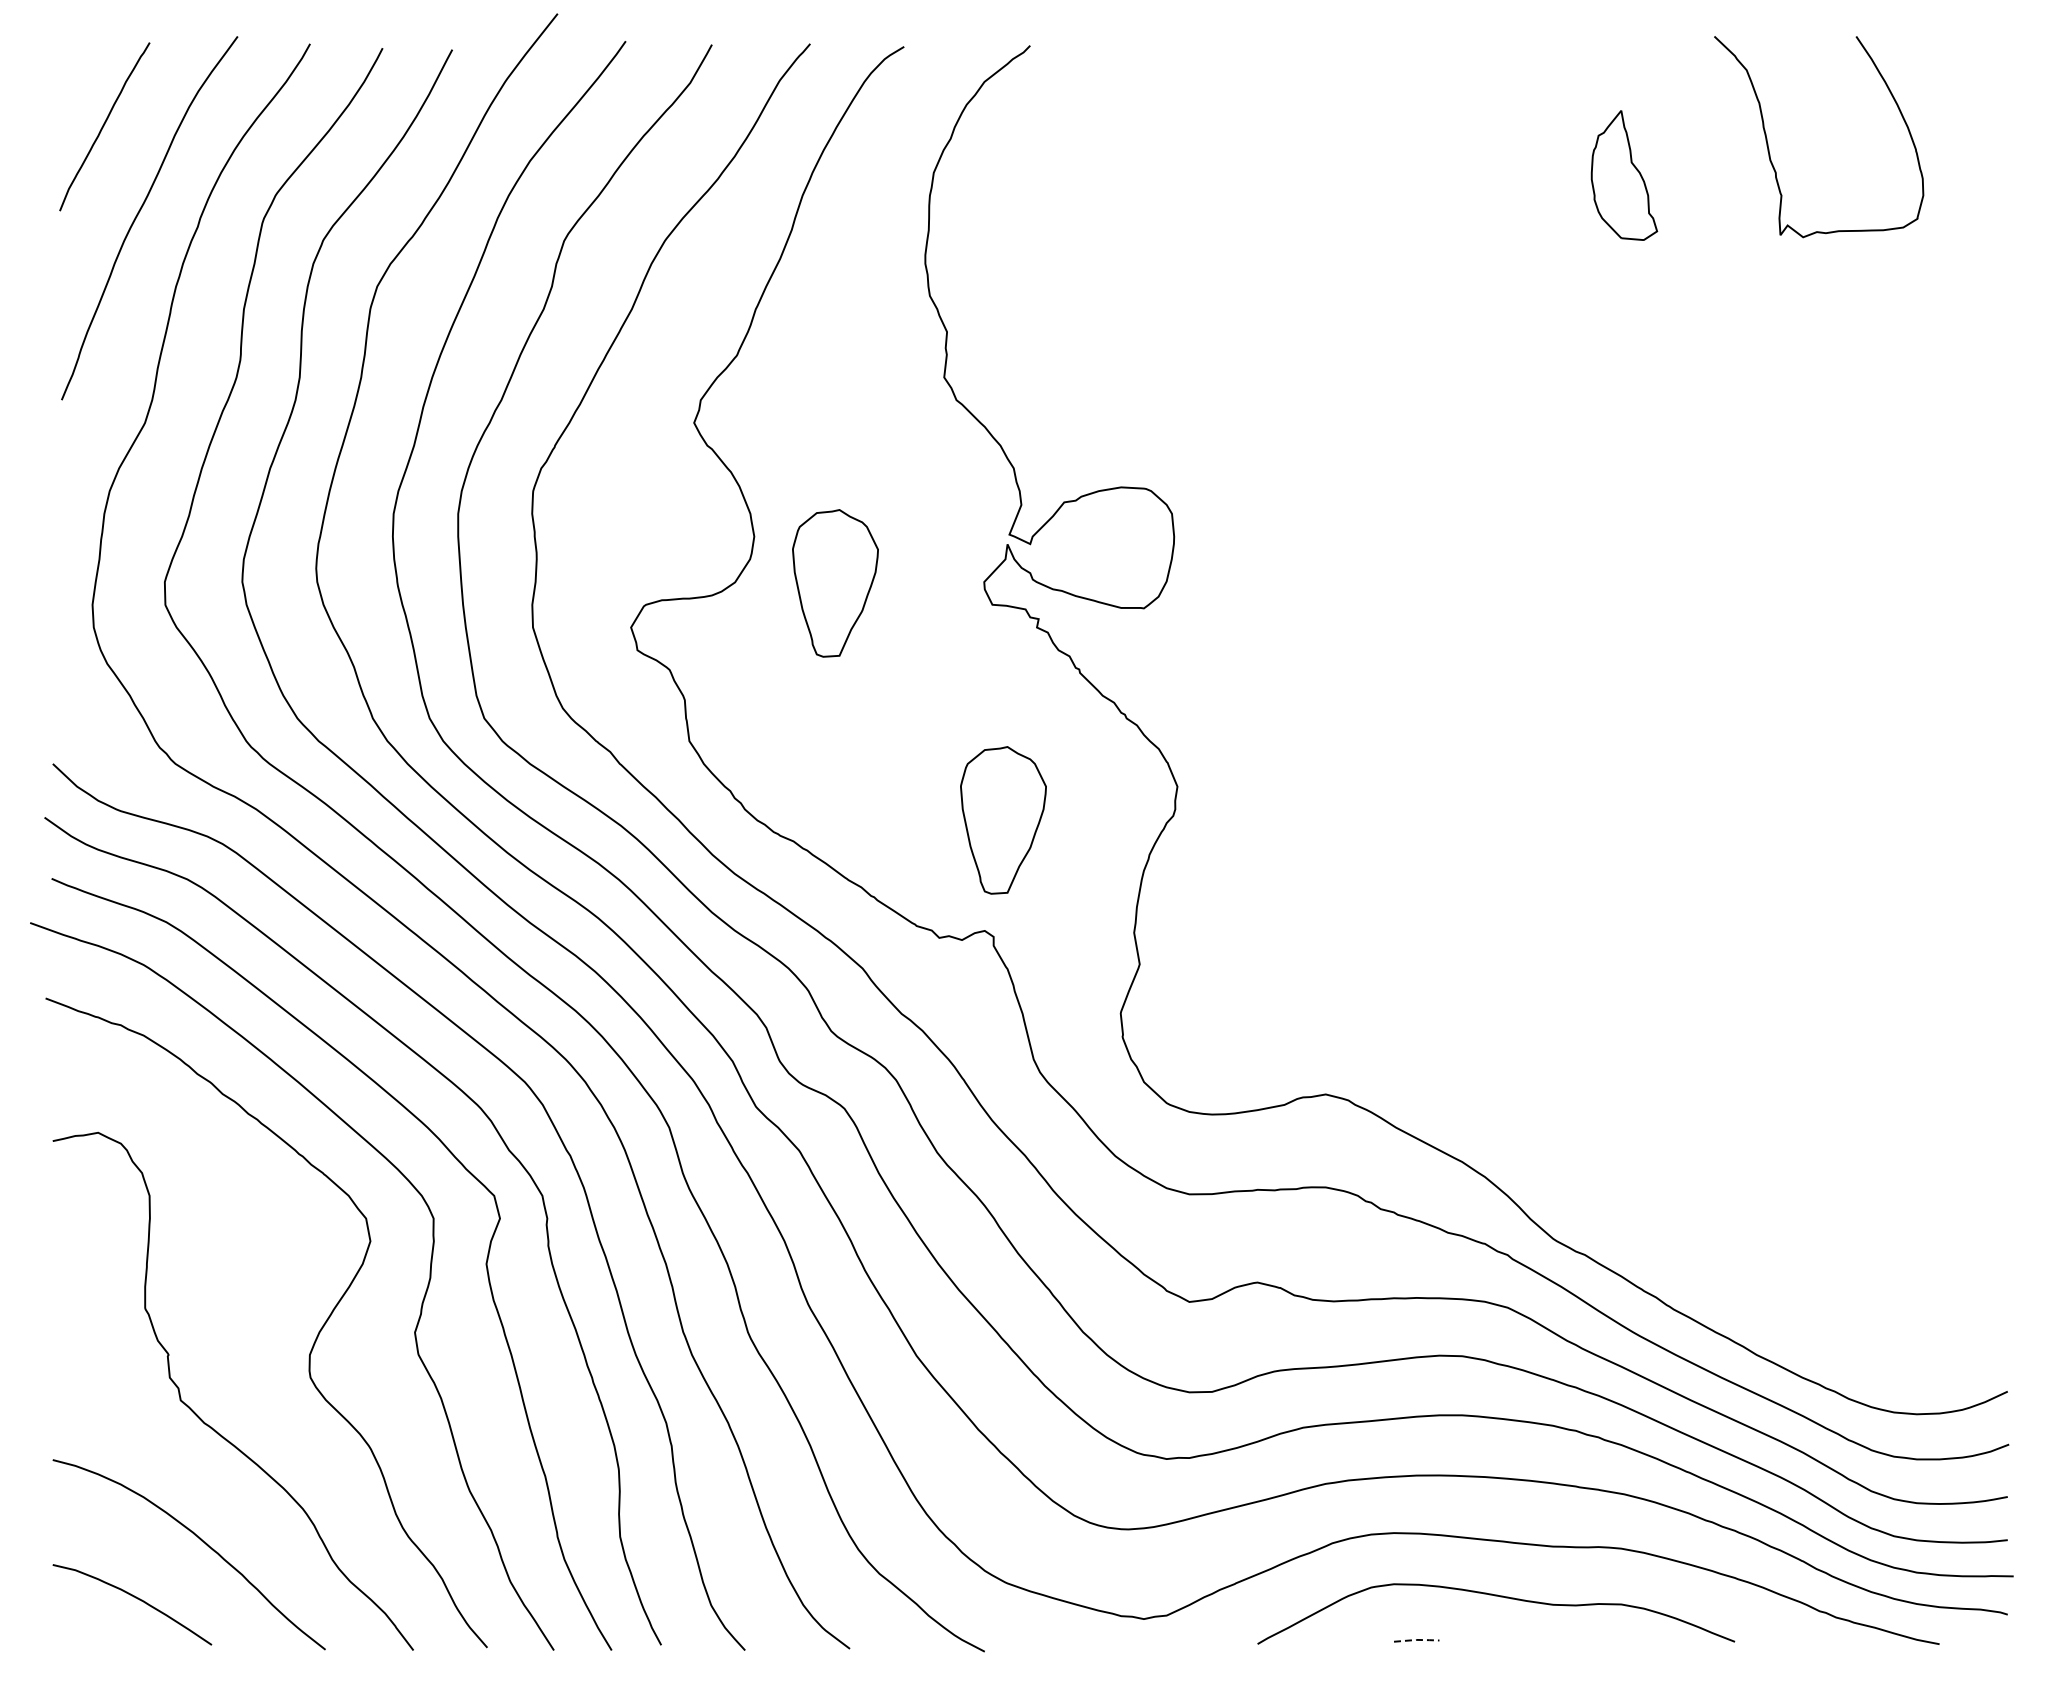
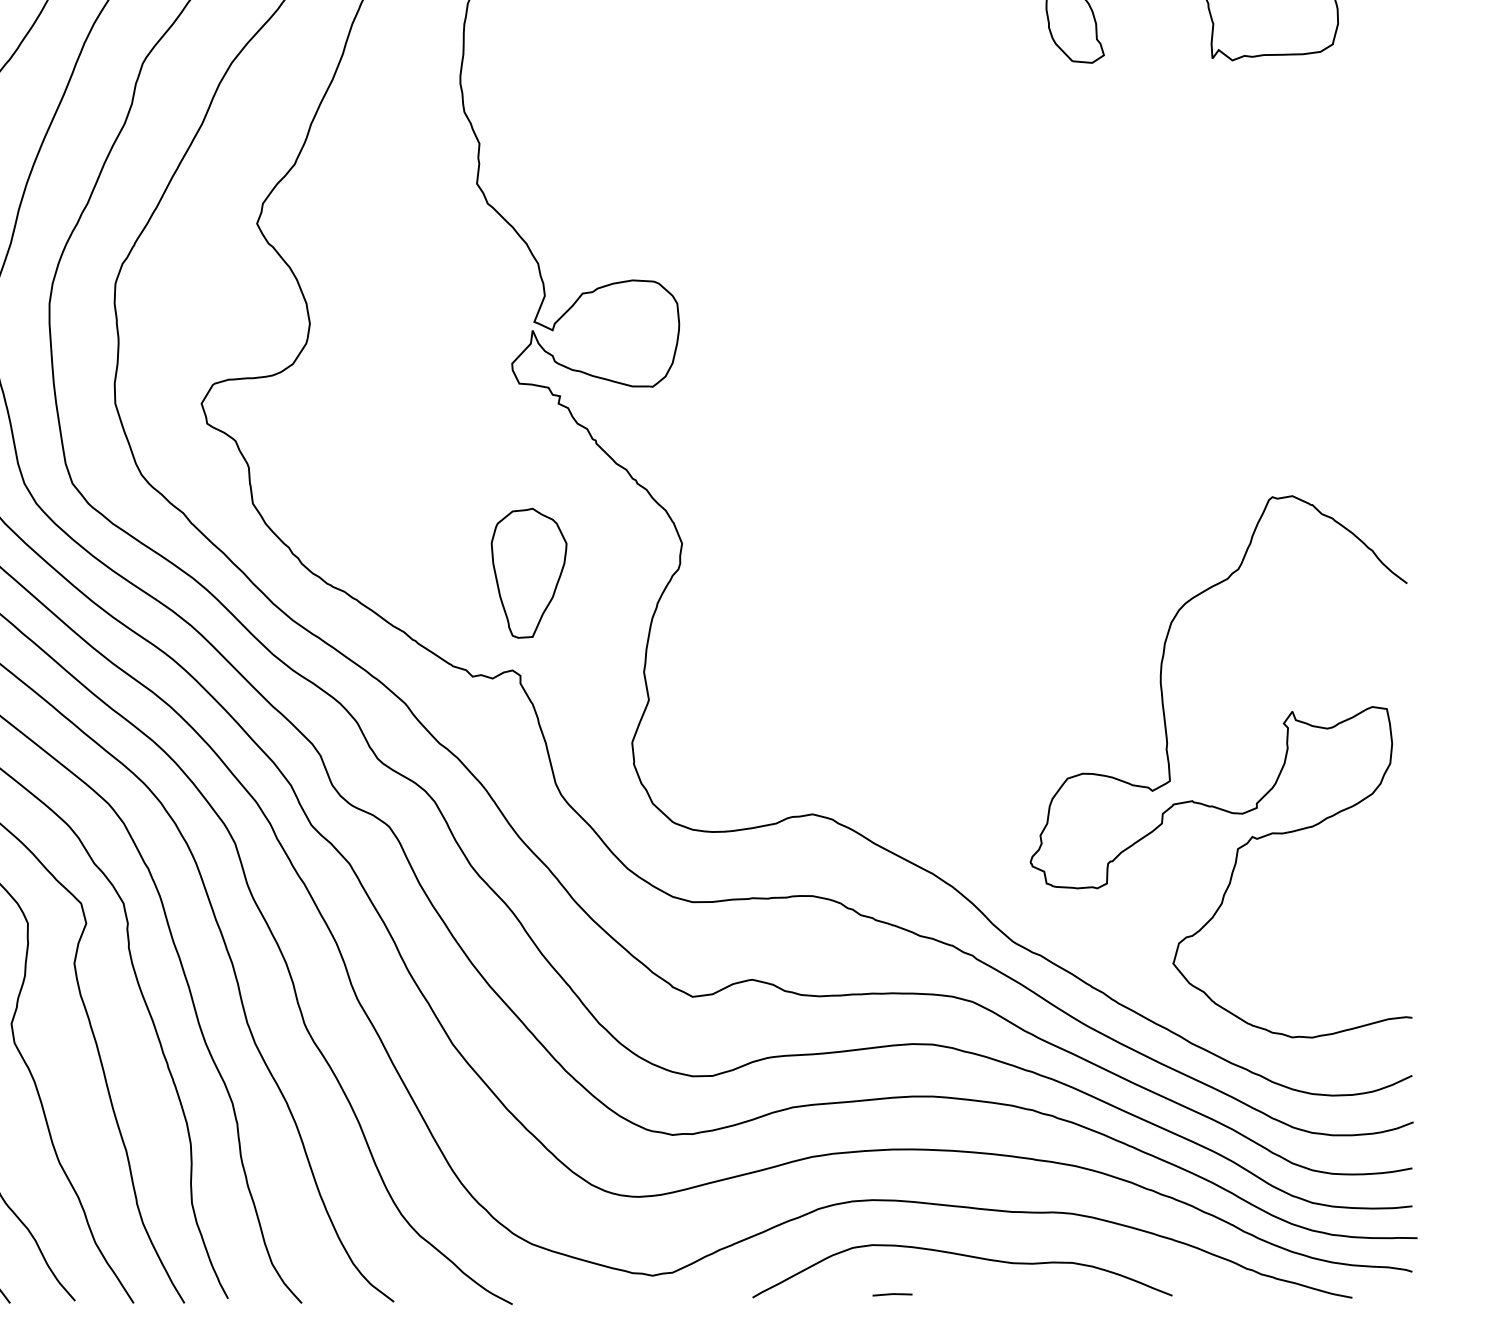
part: (835, 583) -> (381, 364), removed
curve: (1781, 1084) -> (1213, 805), added
line: (1417, 1639) -> (893, 1293), dashed -> solid

